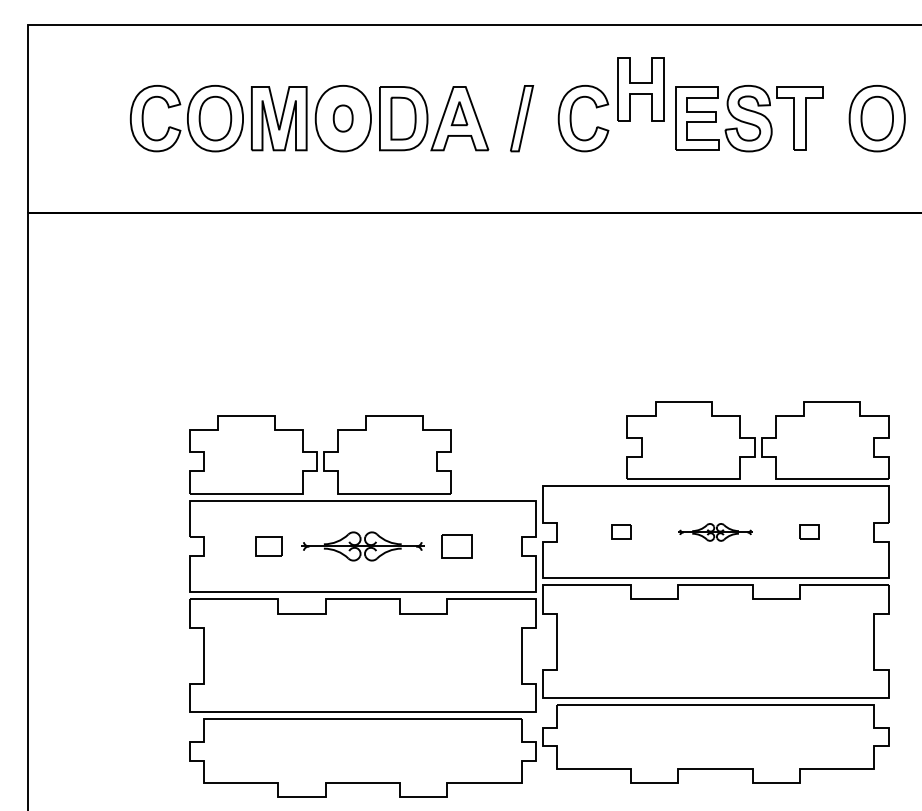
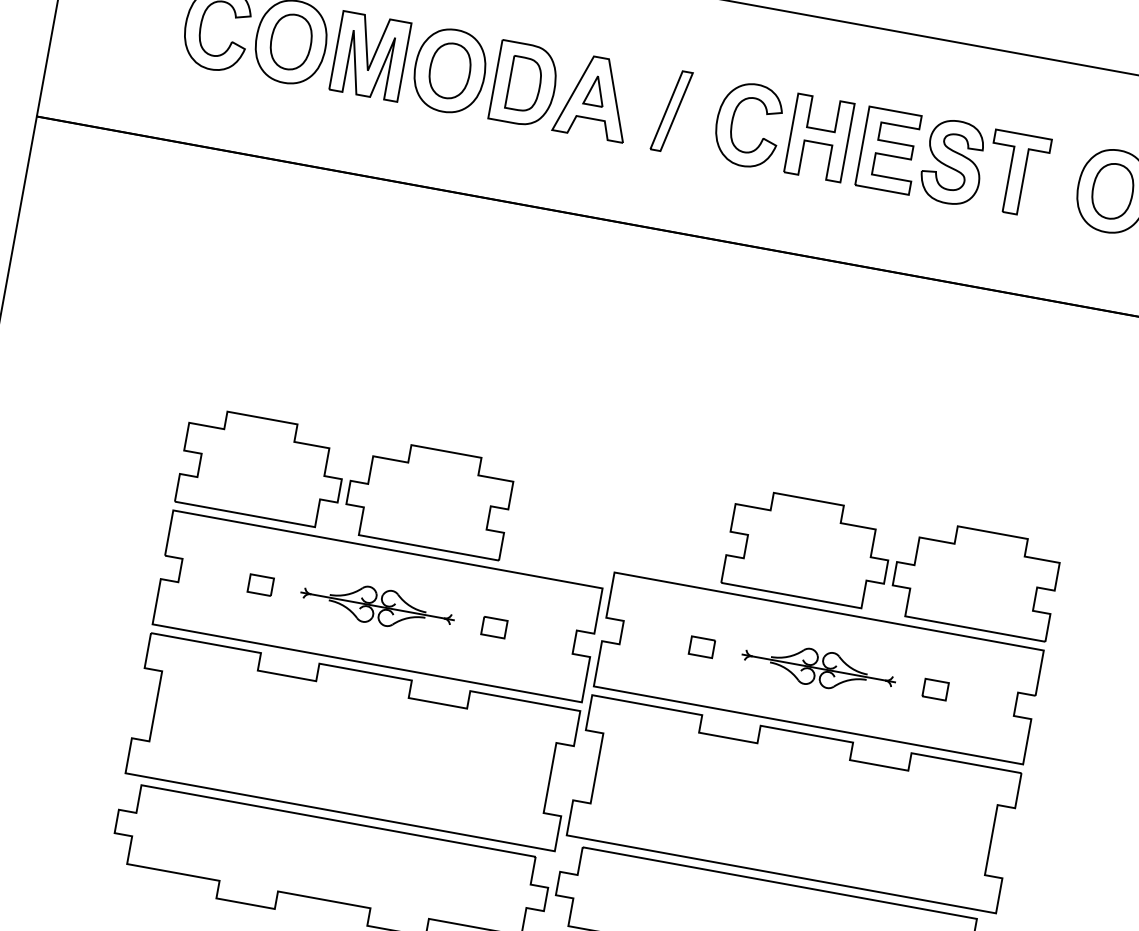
part: (640, 89) -> (818, 137), moved
part: (342, 118) -> (448, 70), size x1.67
part: (715, 532) -> (818, 668), size x1.67
part: (268, 546) -> (260, 585), size x0.71
part: (456, 546) -> (493, 627), size x0.62

